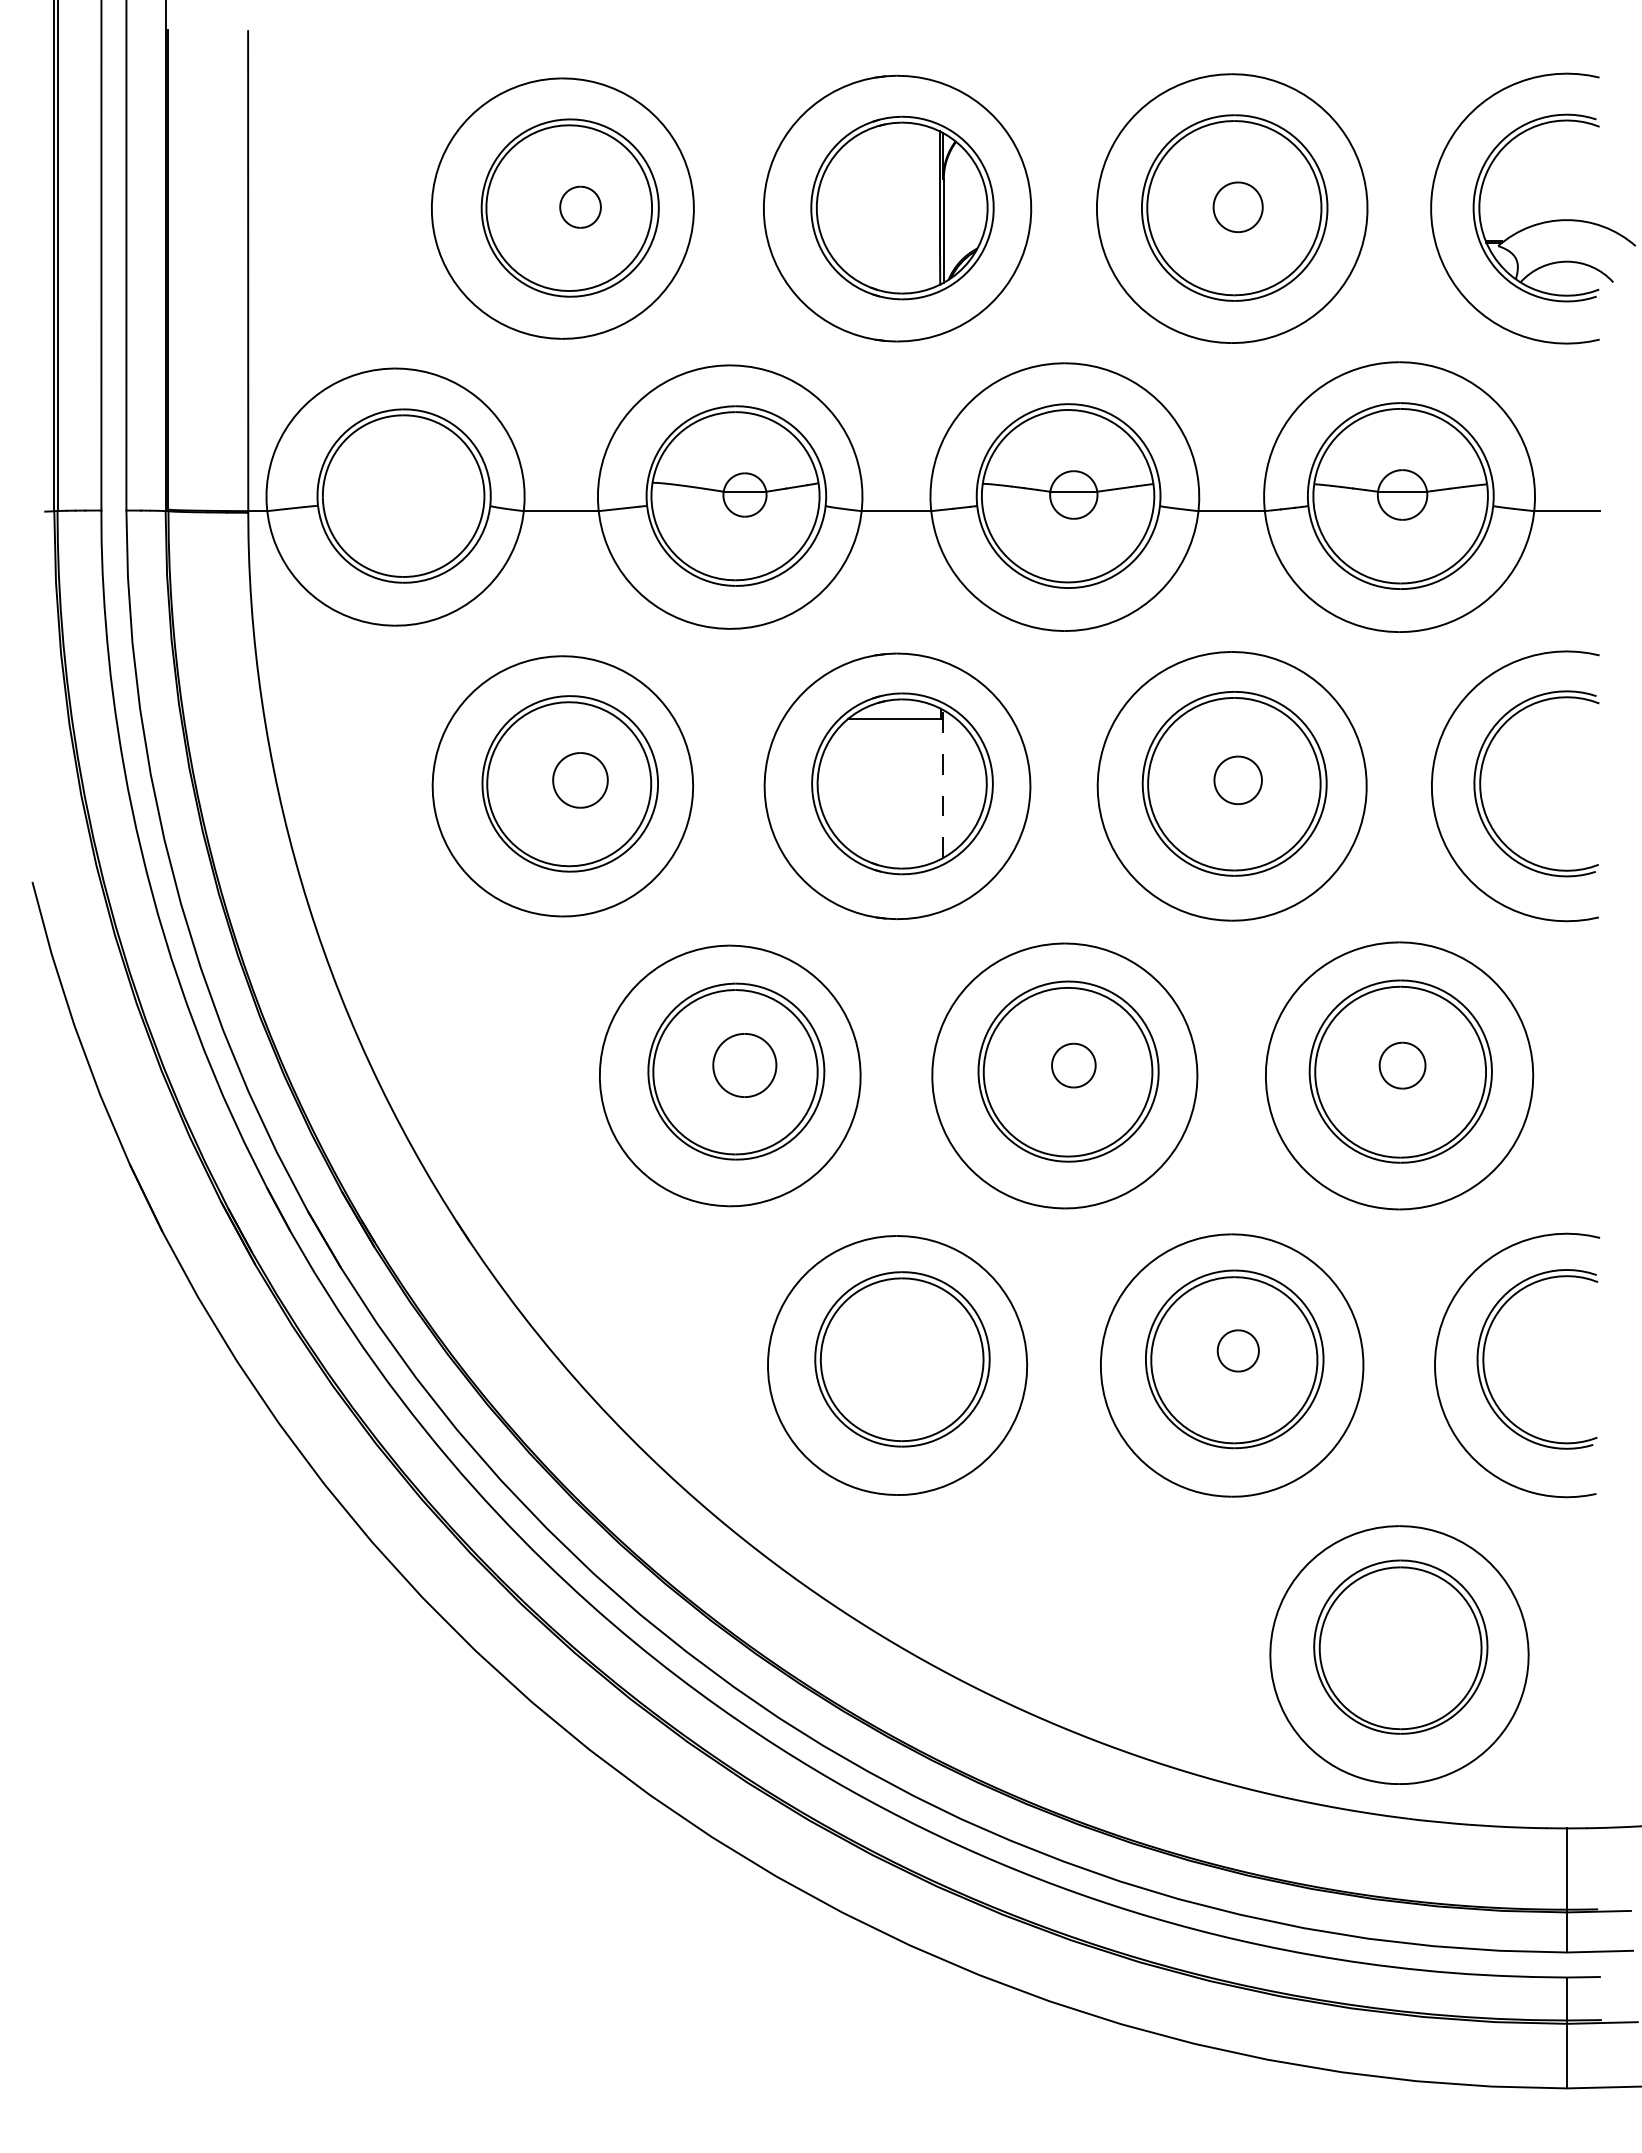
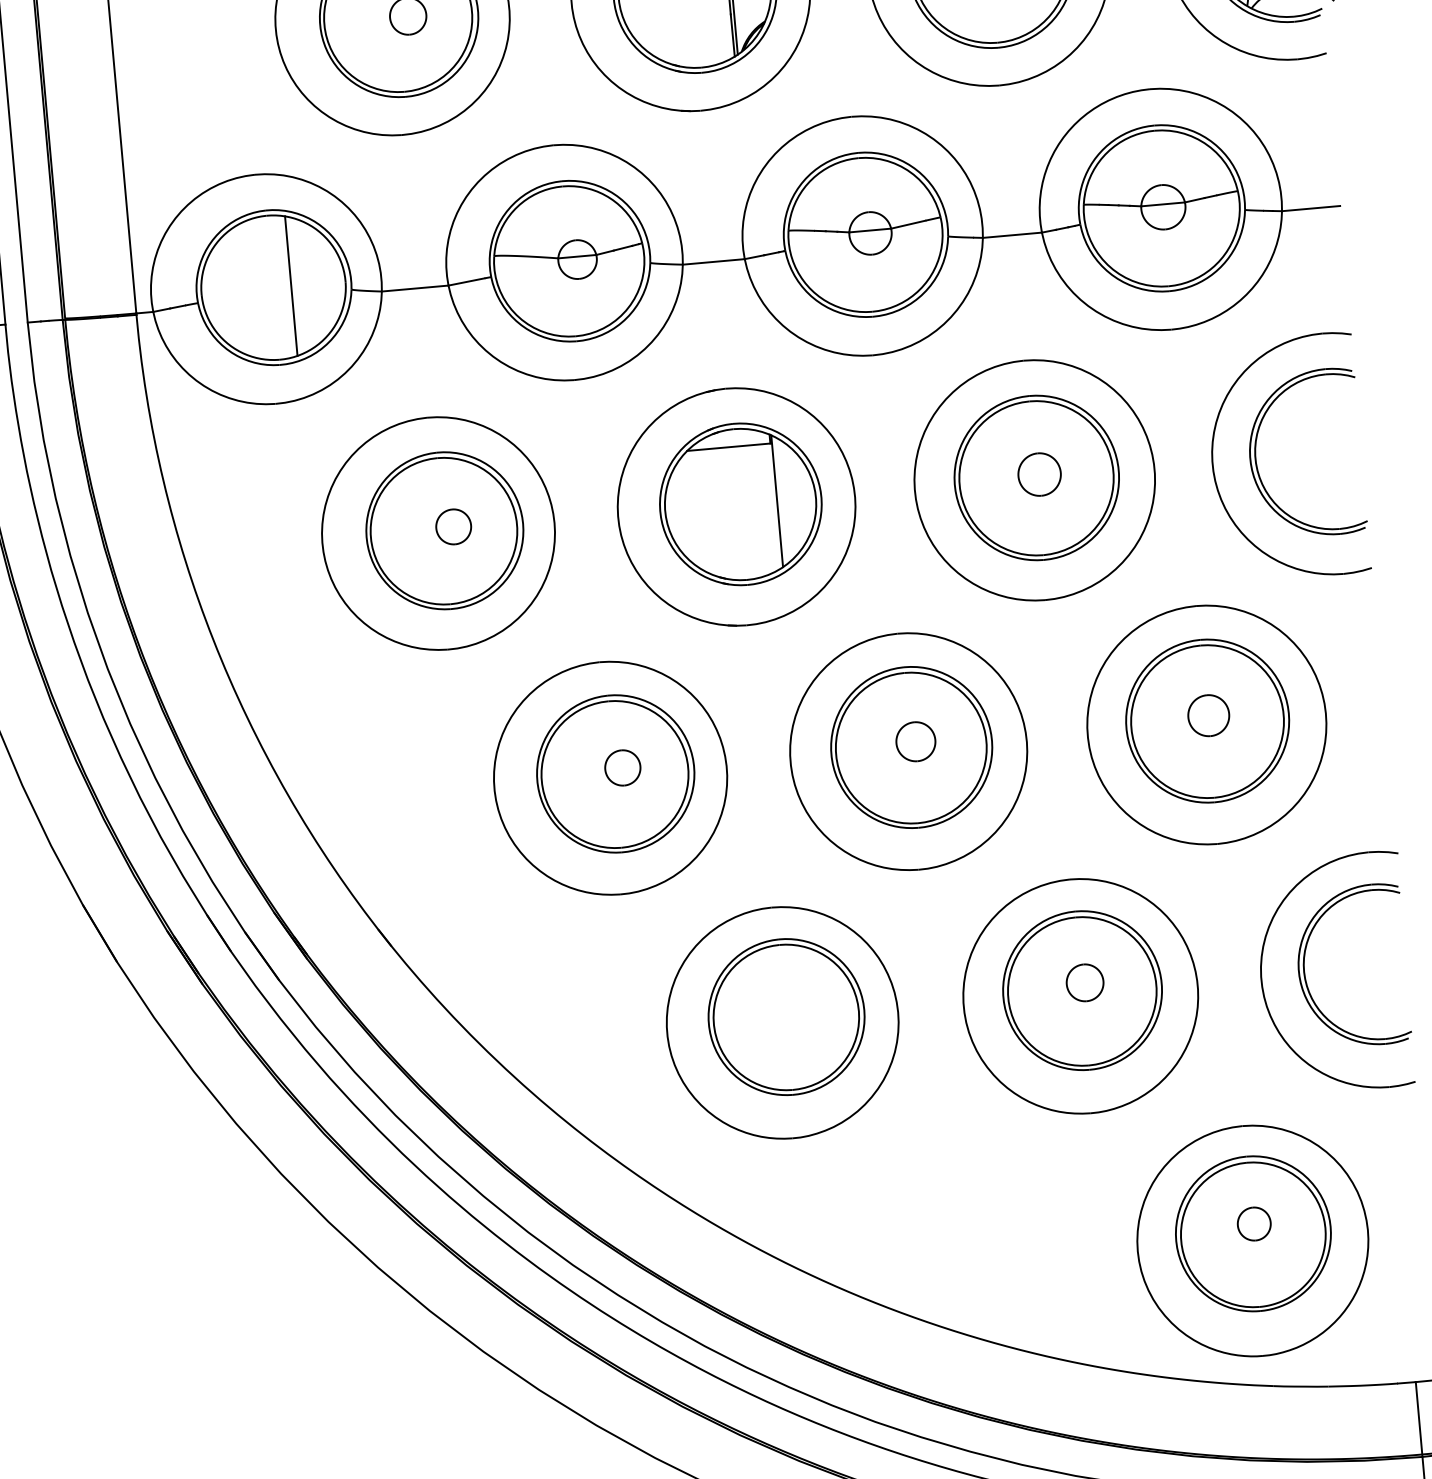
line: (423, 495) -> (291, 285), added
part: (580, 780) -> (453, 526), size x0.71
line: (943, 784) -> (777, 501), dashed -> solid
part: (744, 1065) -> (622, 767), size x0.62
part: (1402, 1636) -> (1254, 1224), added

